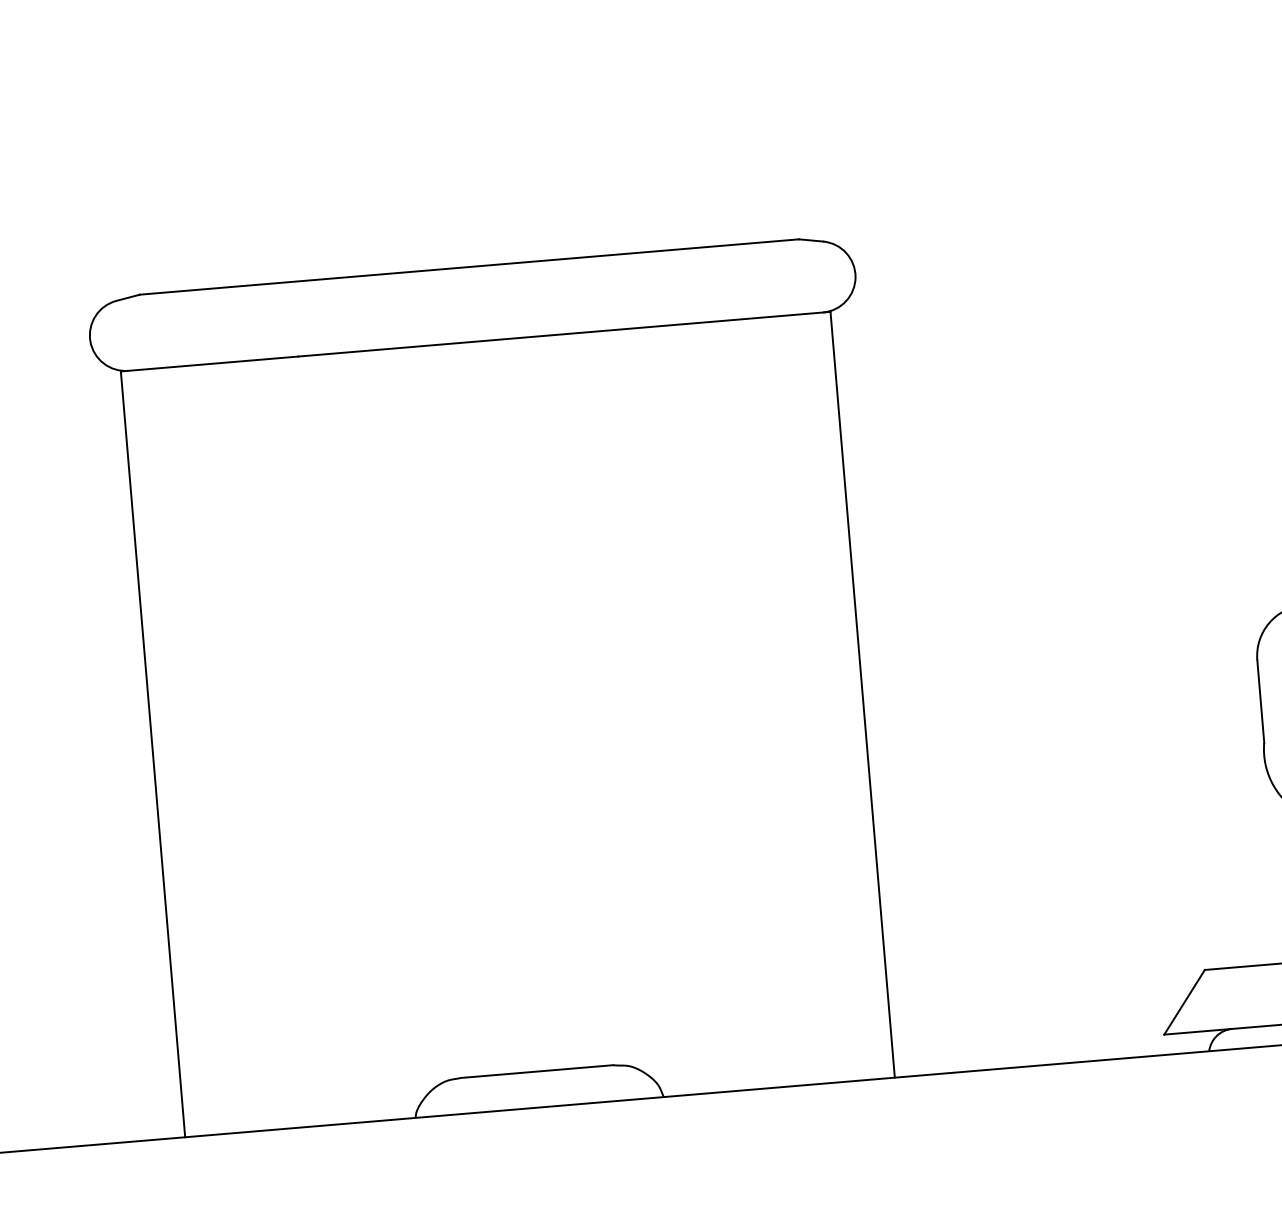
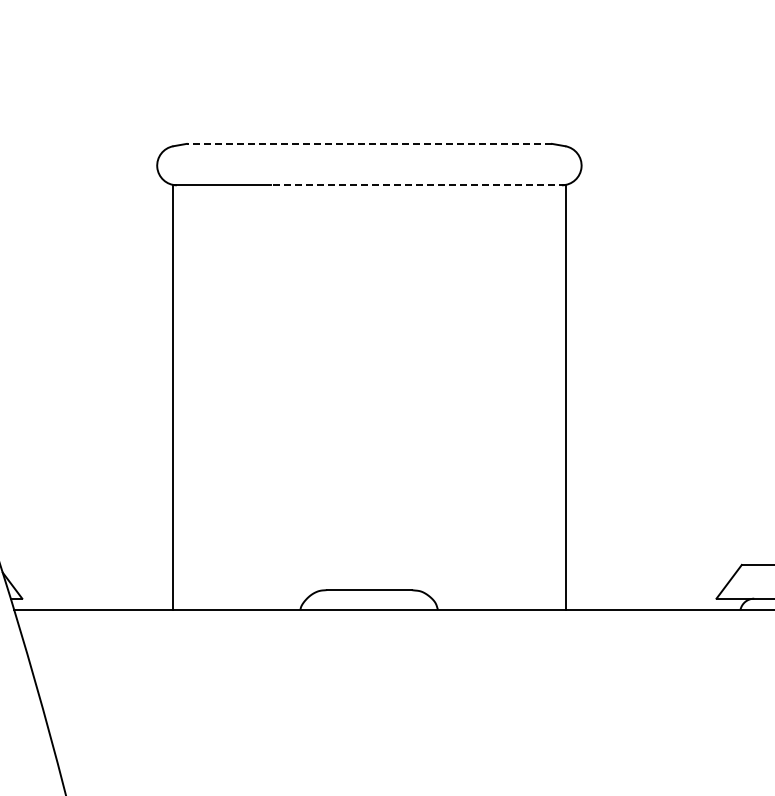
line: (469, 266) -> (369, 143), solid -> dashed
line: (564, 334) -> (418, 185), solid -> dashed

